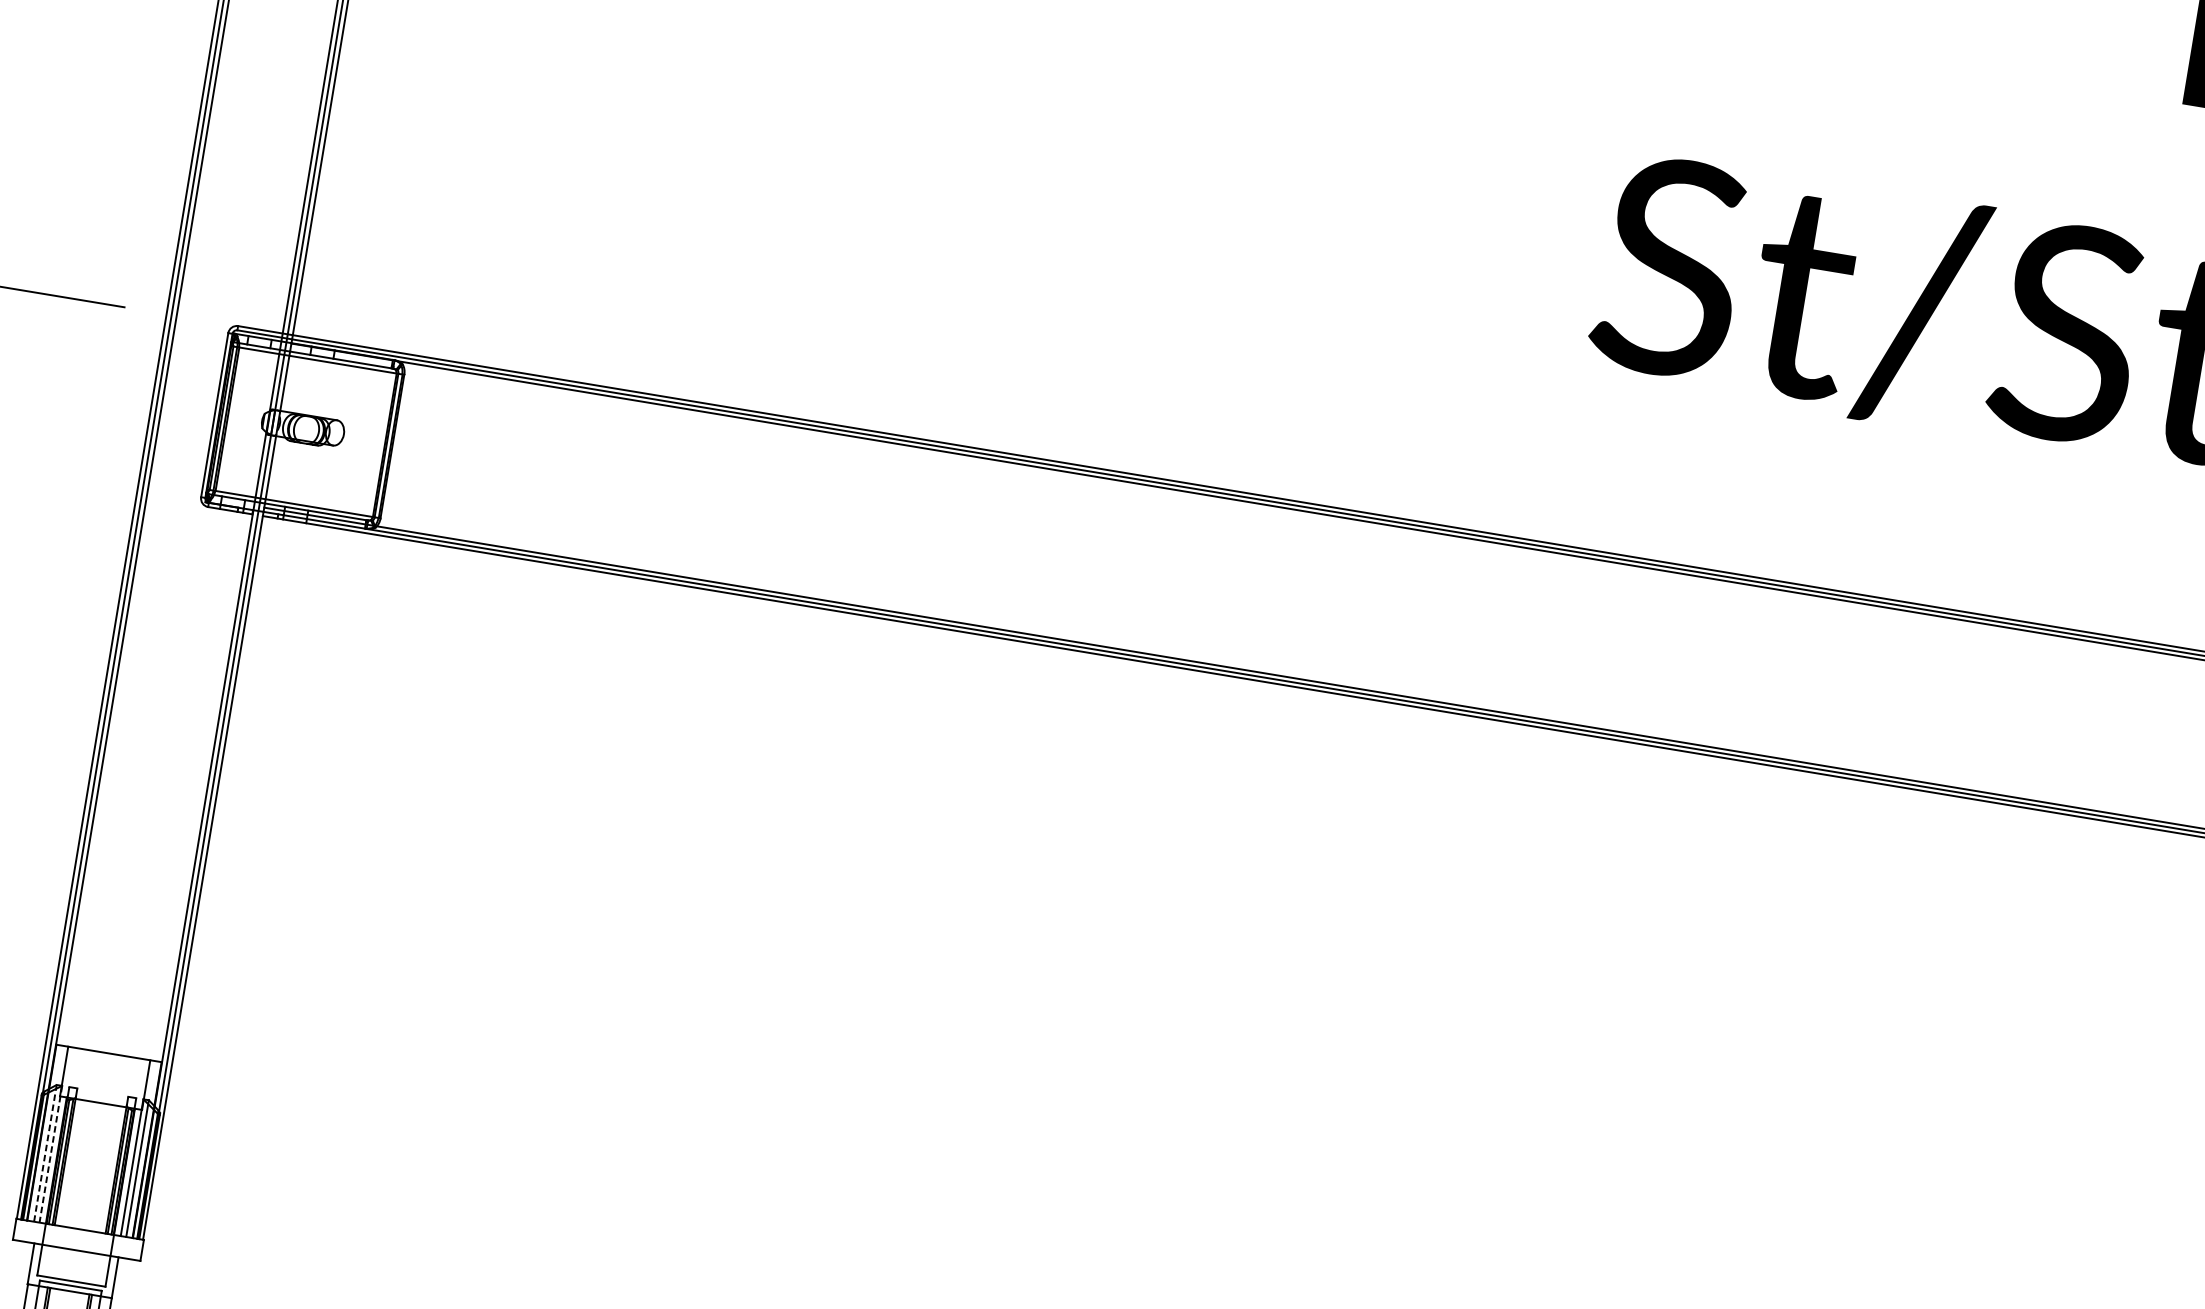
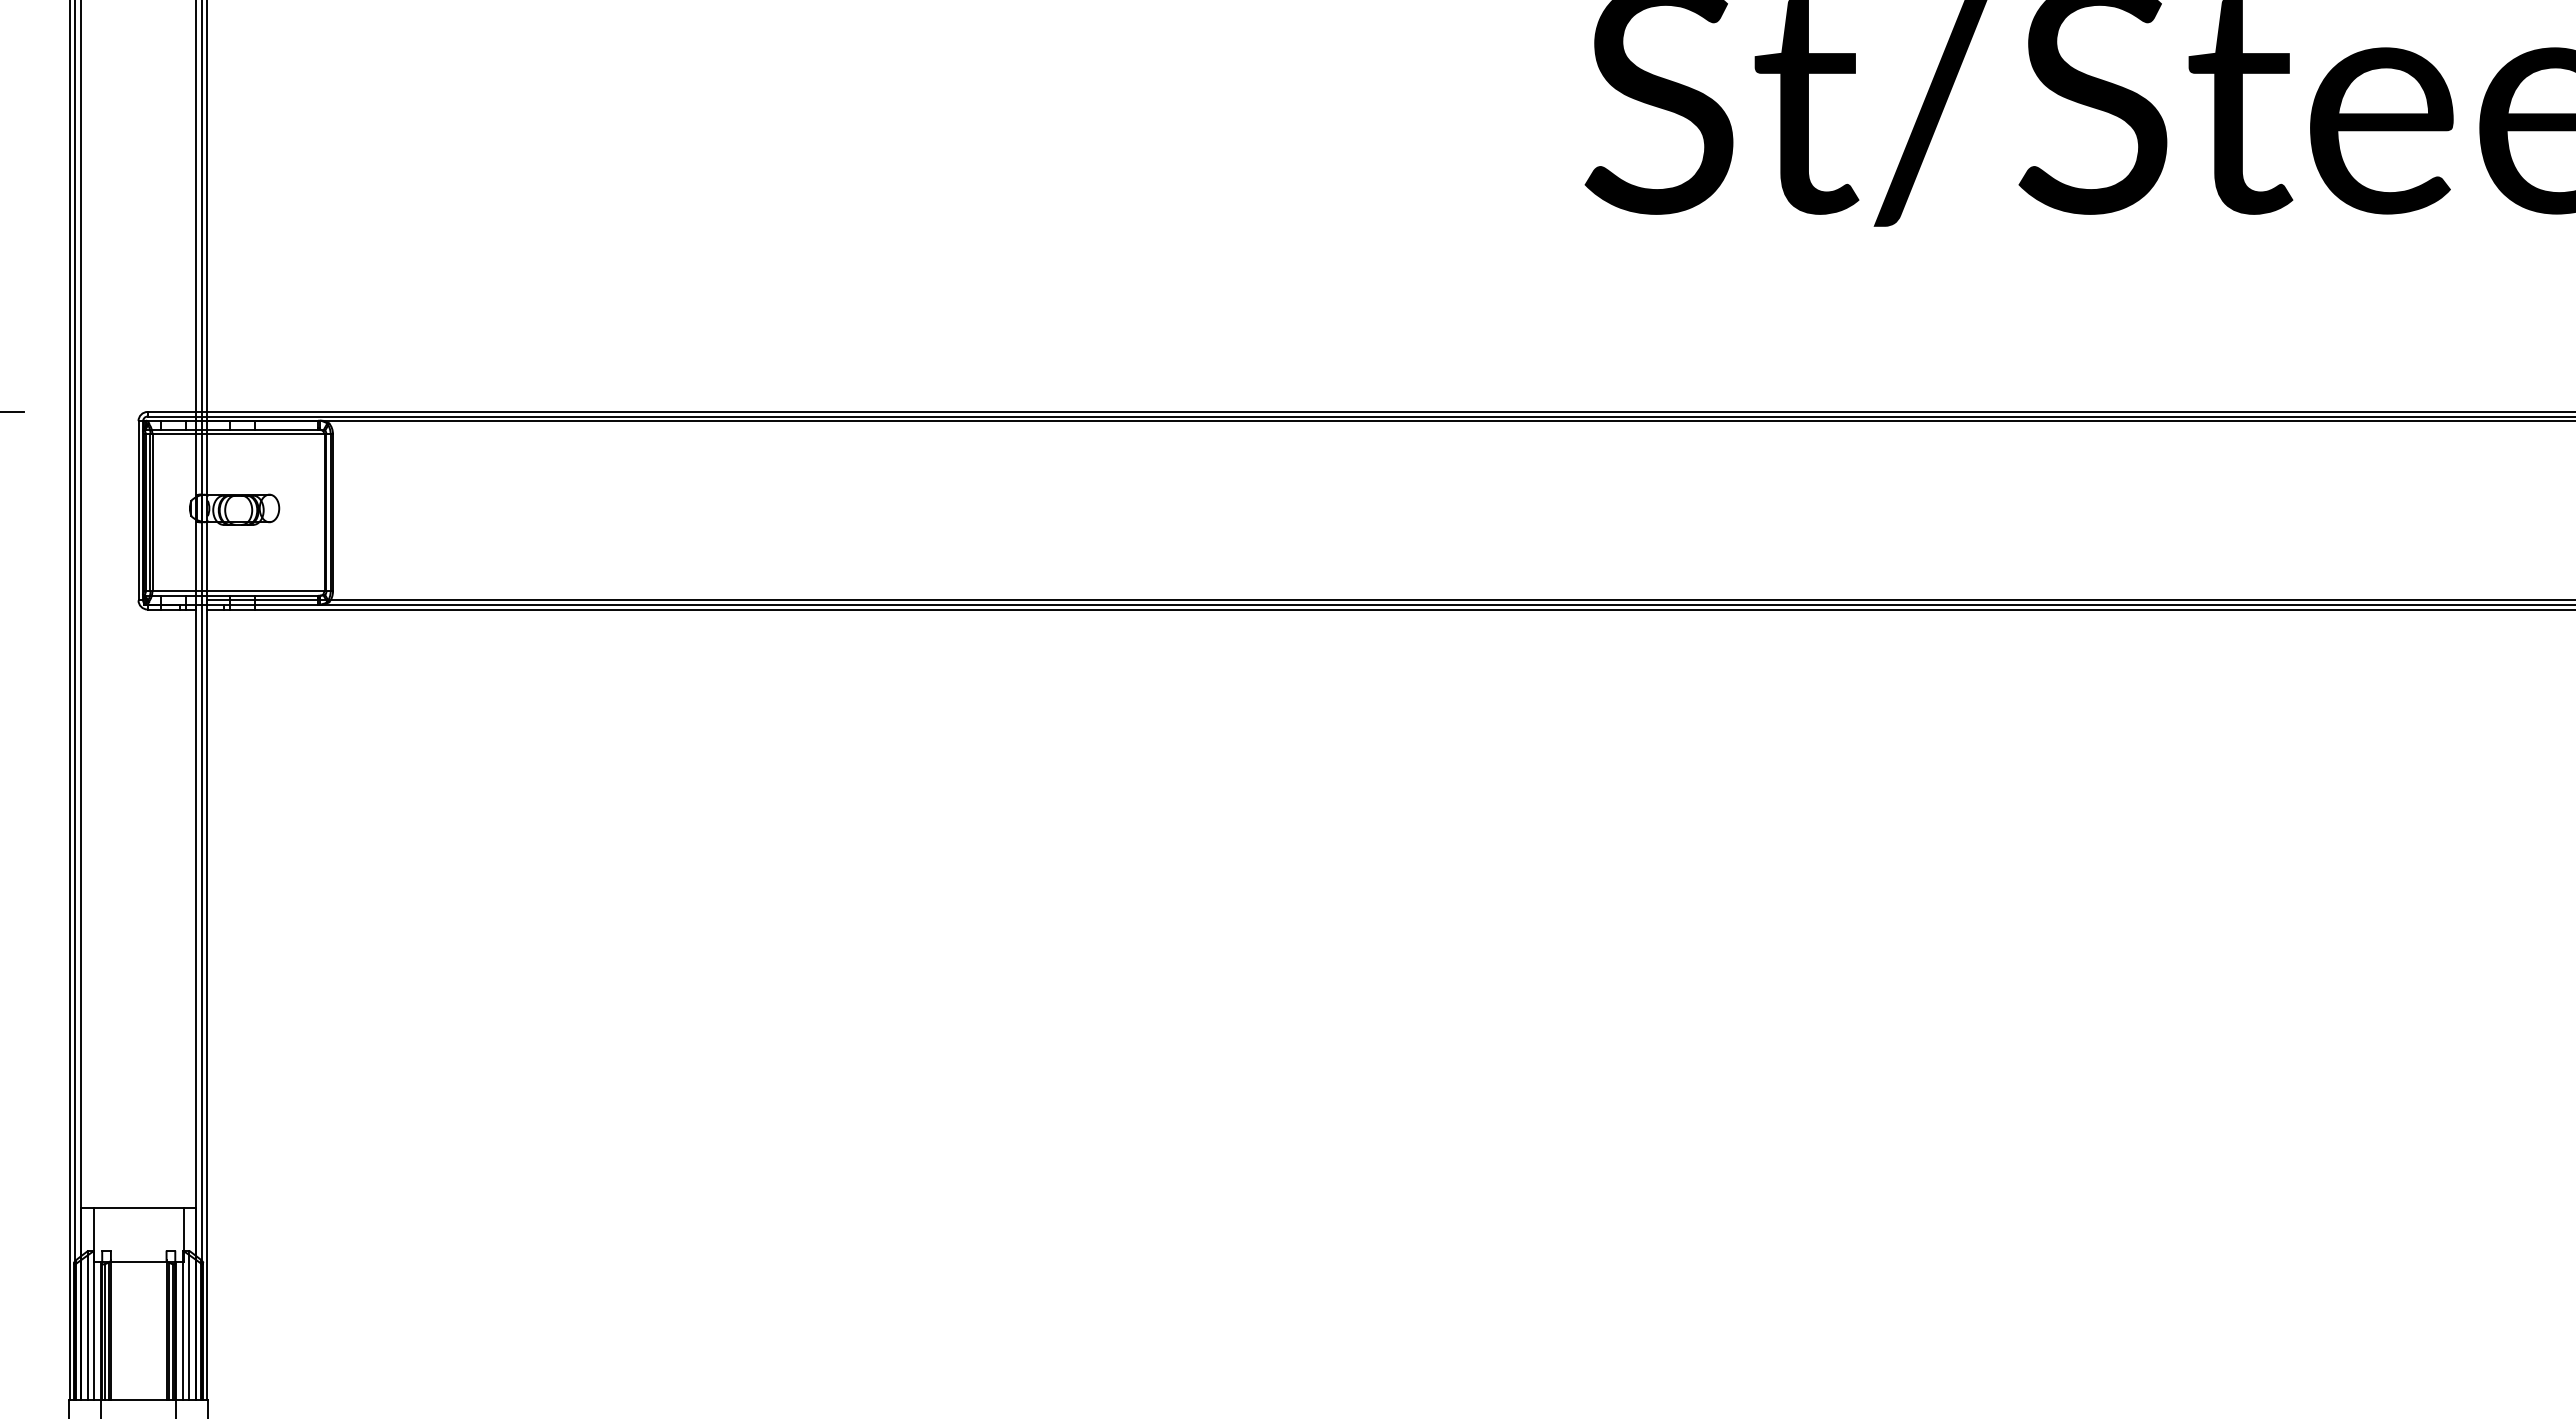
line: (45, 1153) -> (88, 1325), dashed -> solid
line: (50, 1154) -> (94, 1325), dashed -> solid

